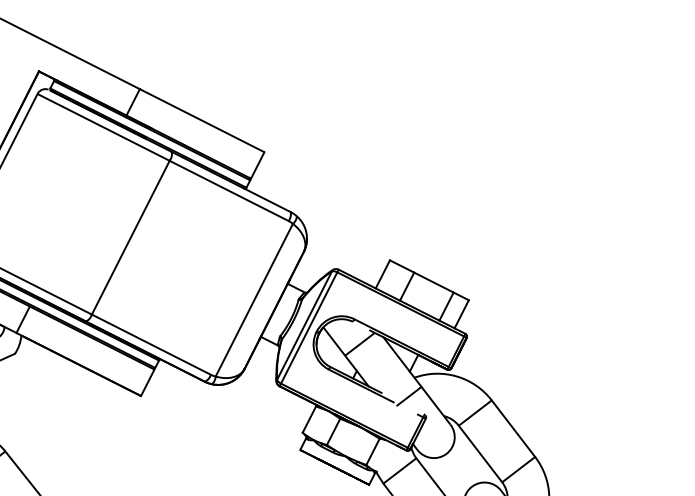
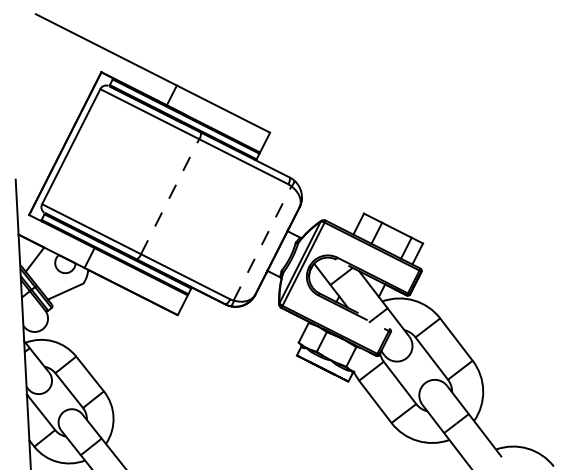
line: (131, 237) -> (170, 196), solid -> dashed
line: (254, 300) -> (262, 243), solid -> dashed

